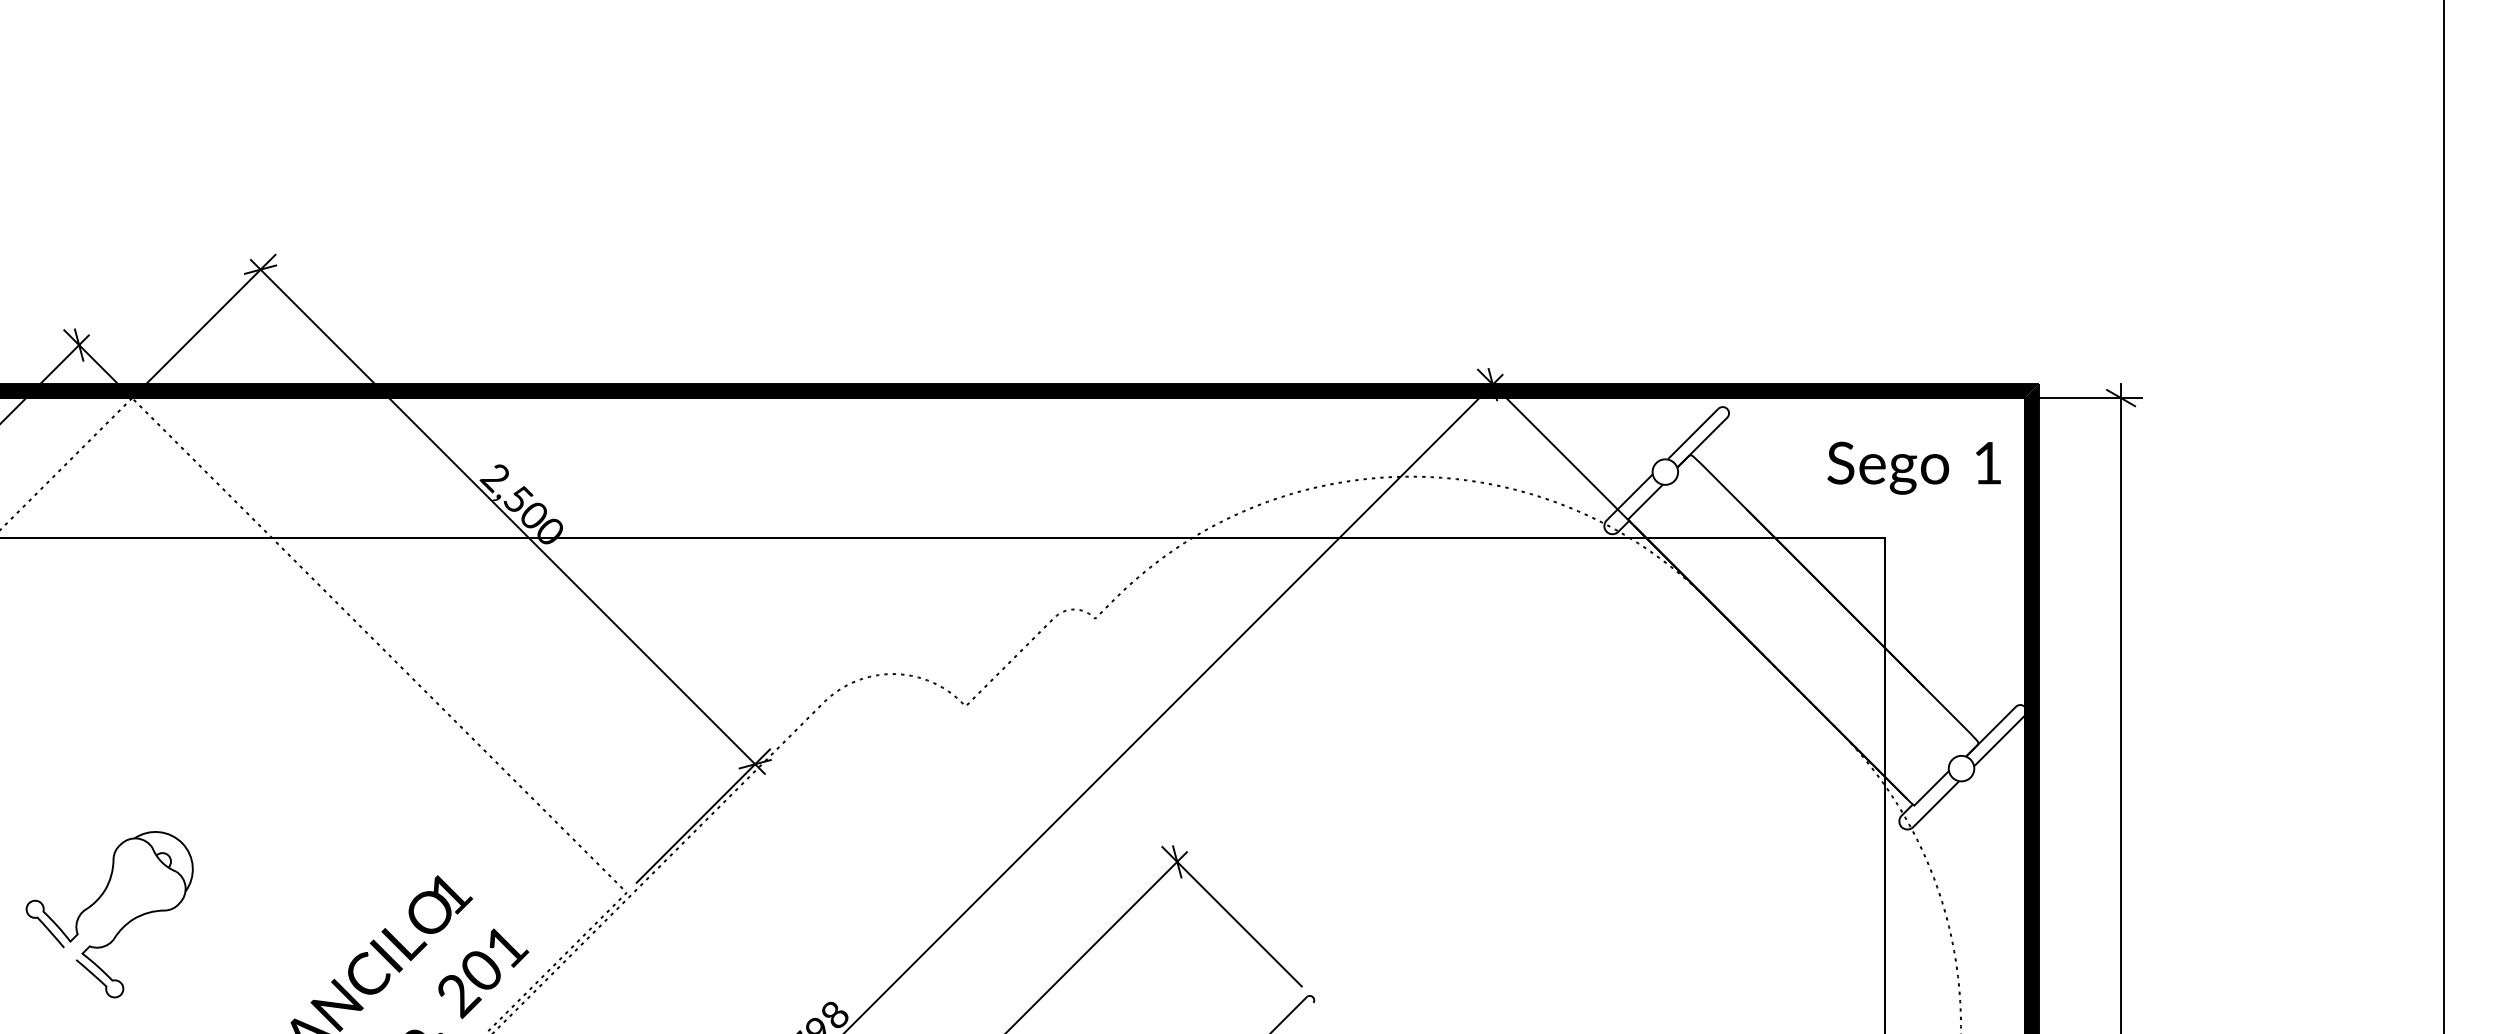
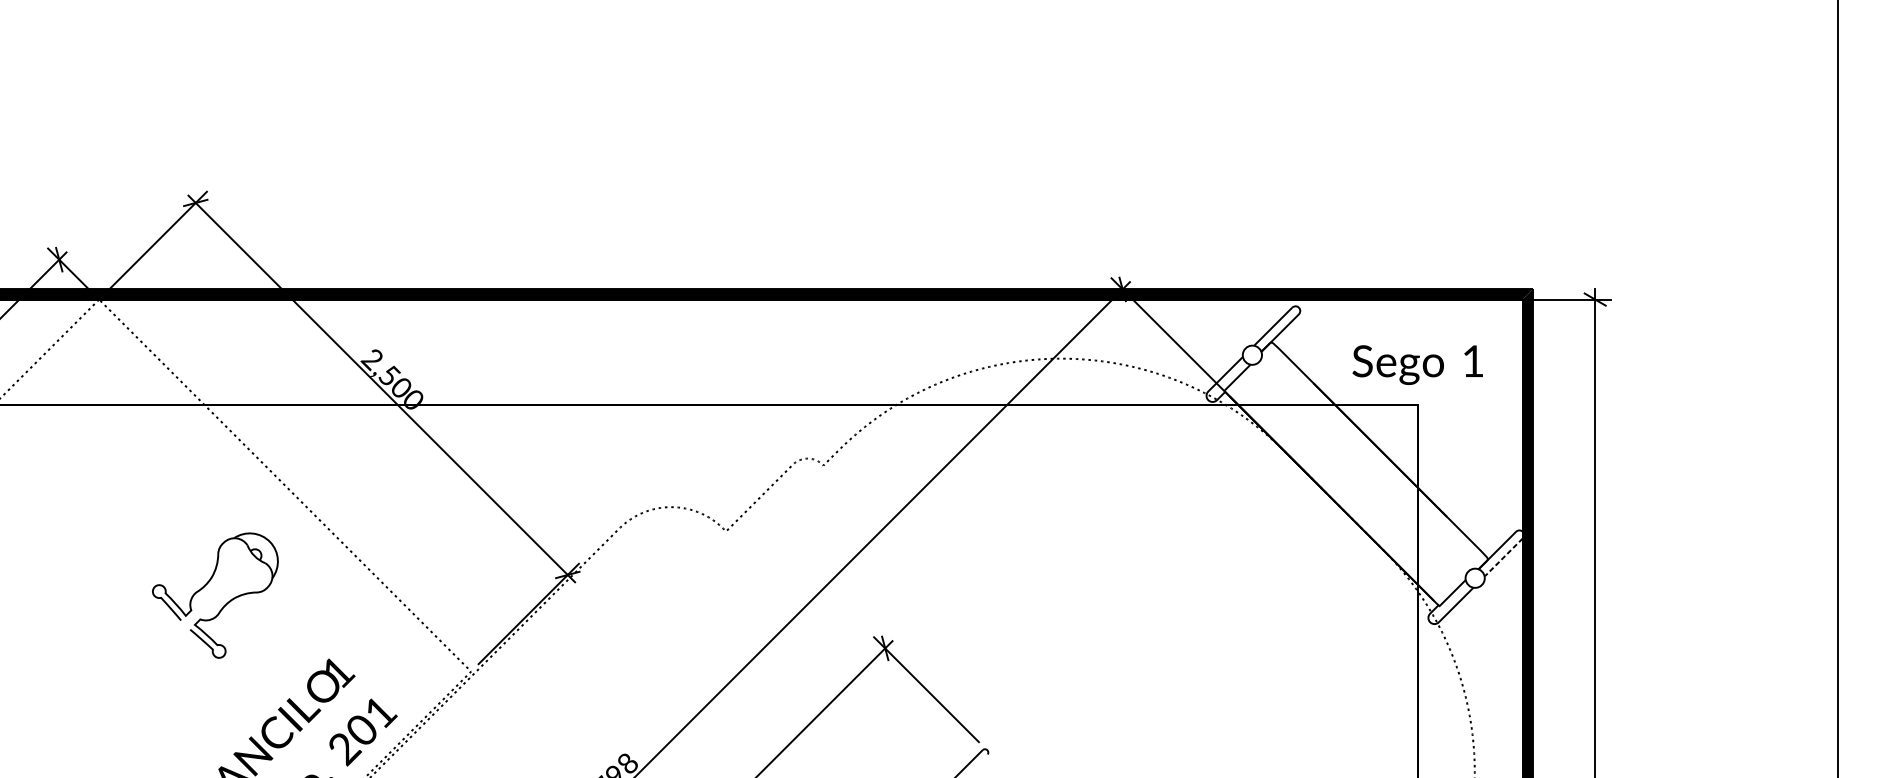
text: (1913, 467) -> (1417, 364), moved
line: (1999, 741) -> (1503, 557), solid -> dashed
part: (97, 901) -> (206, 585), moved

